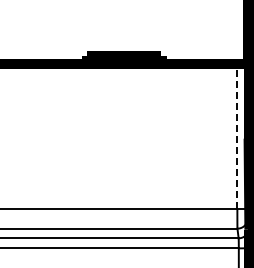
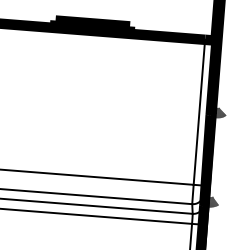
line: (237, 136) -> (199, 112), dashed -> solid

